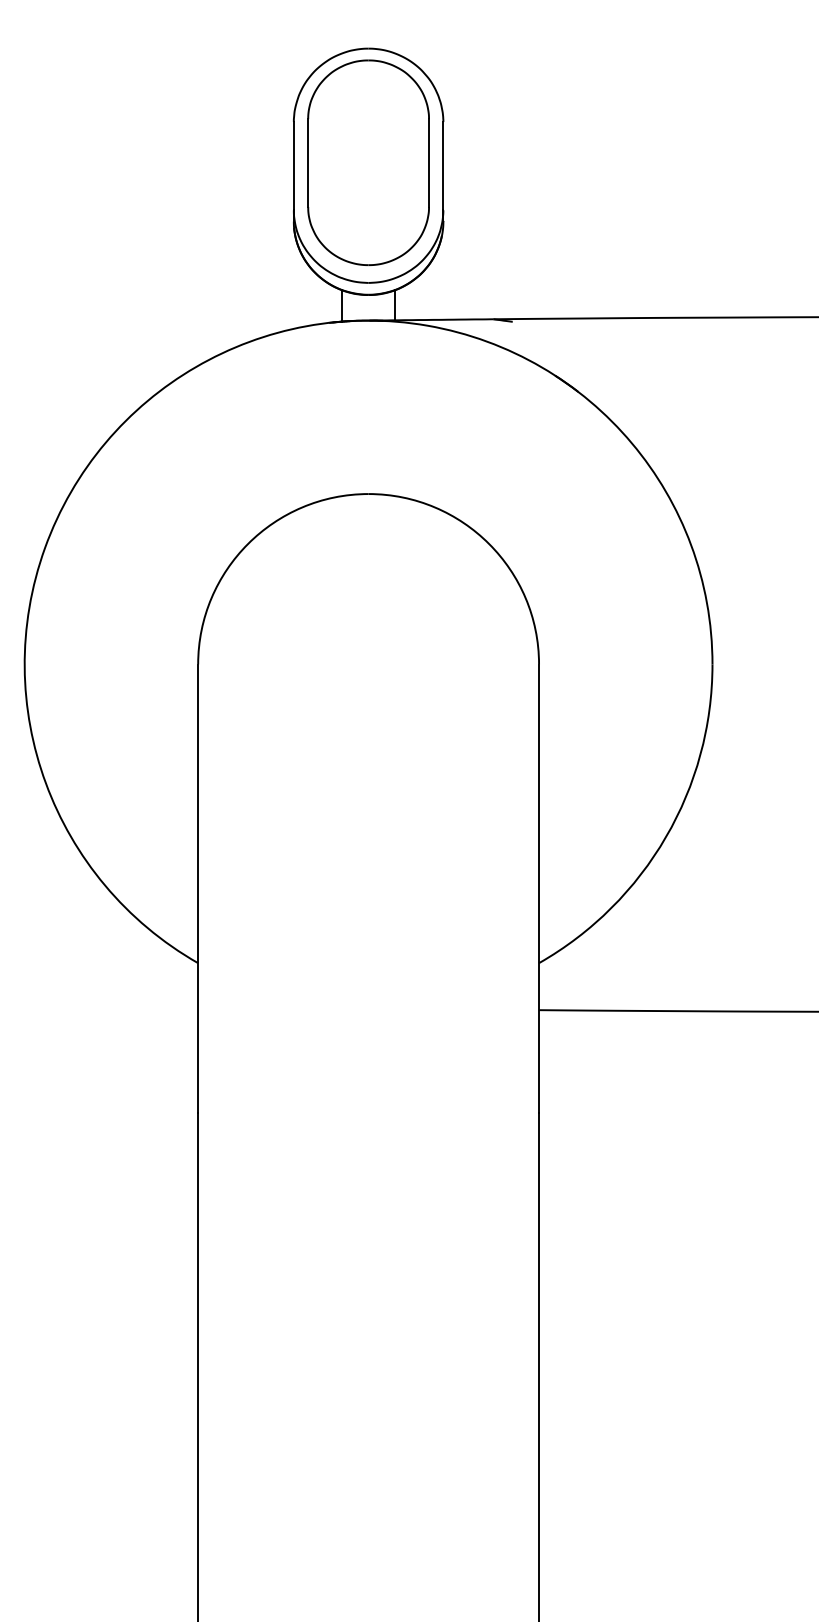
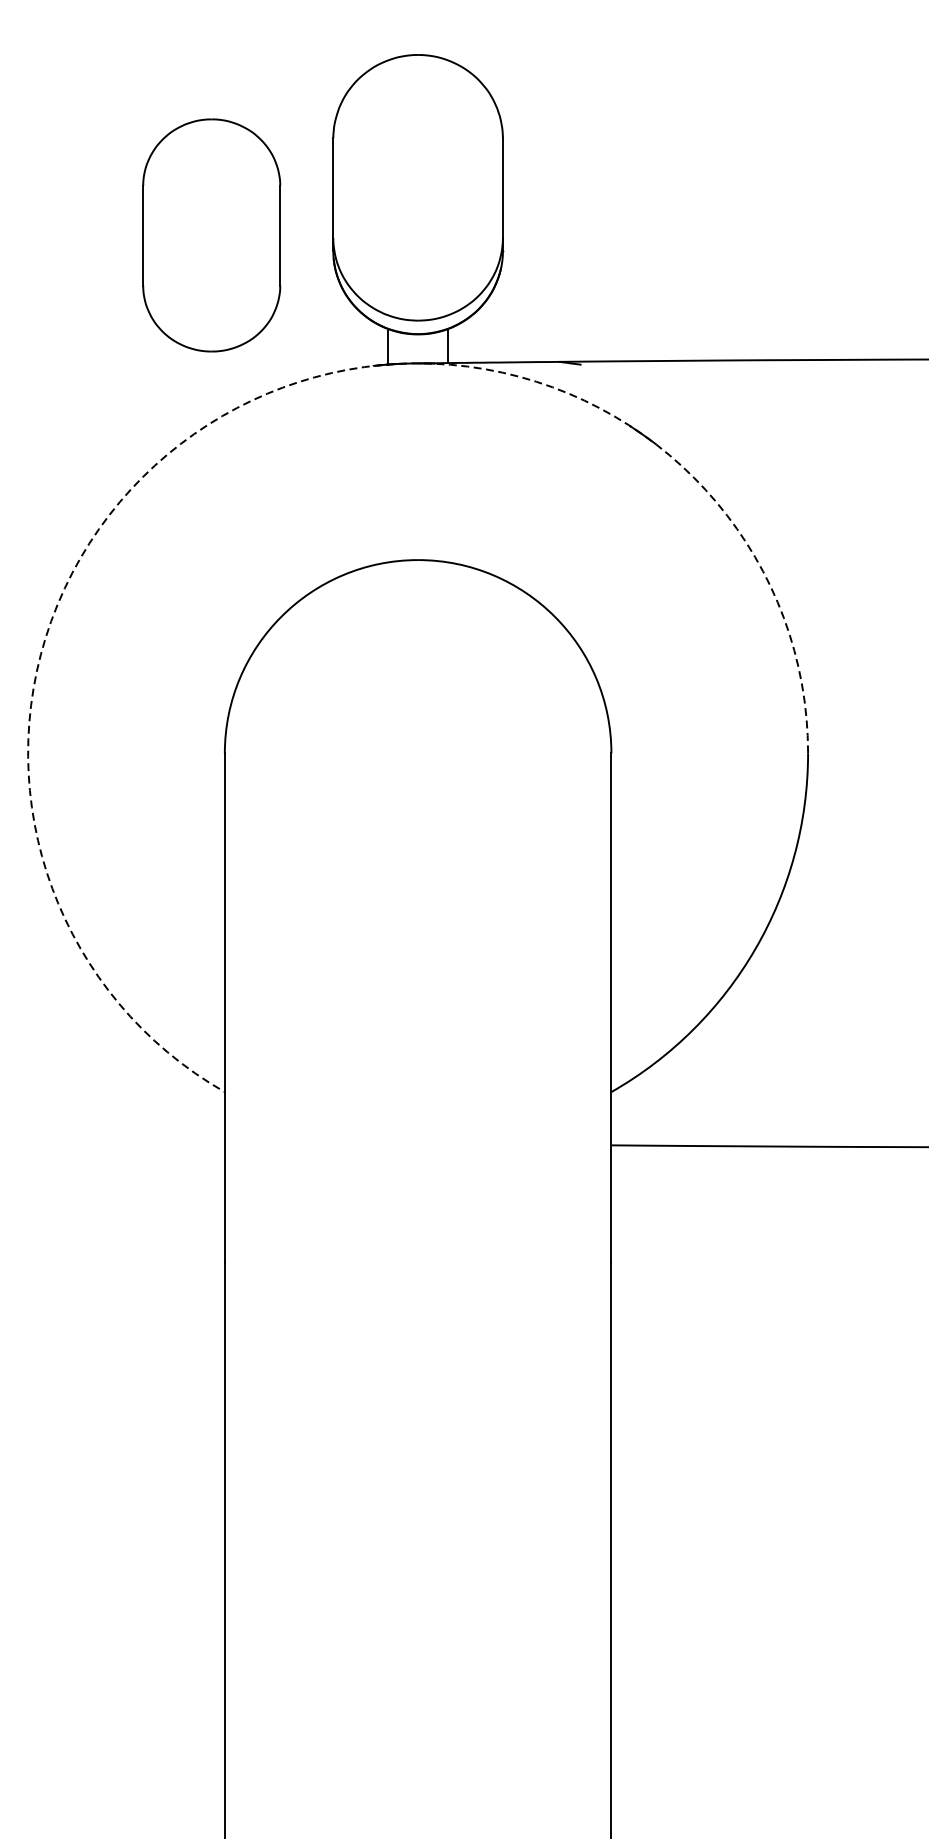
part: (368, 162) -> (211, 235), moved
arc: (195, 367) -> (221, 416), solid -> dashed

